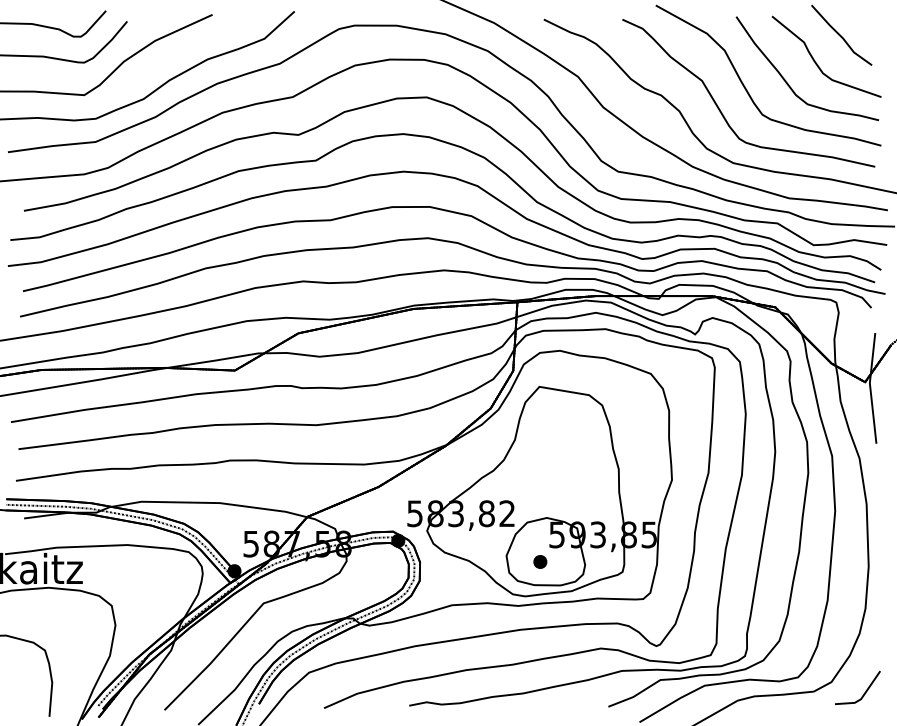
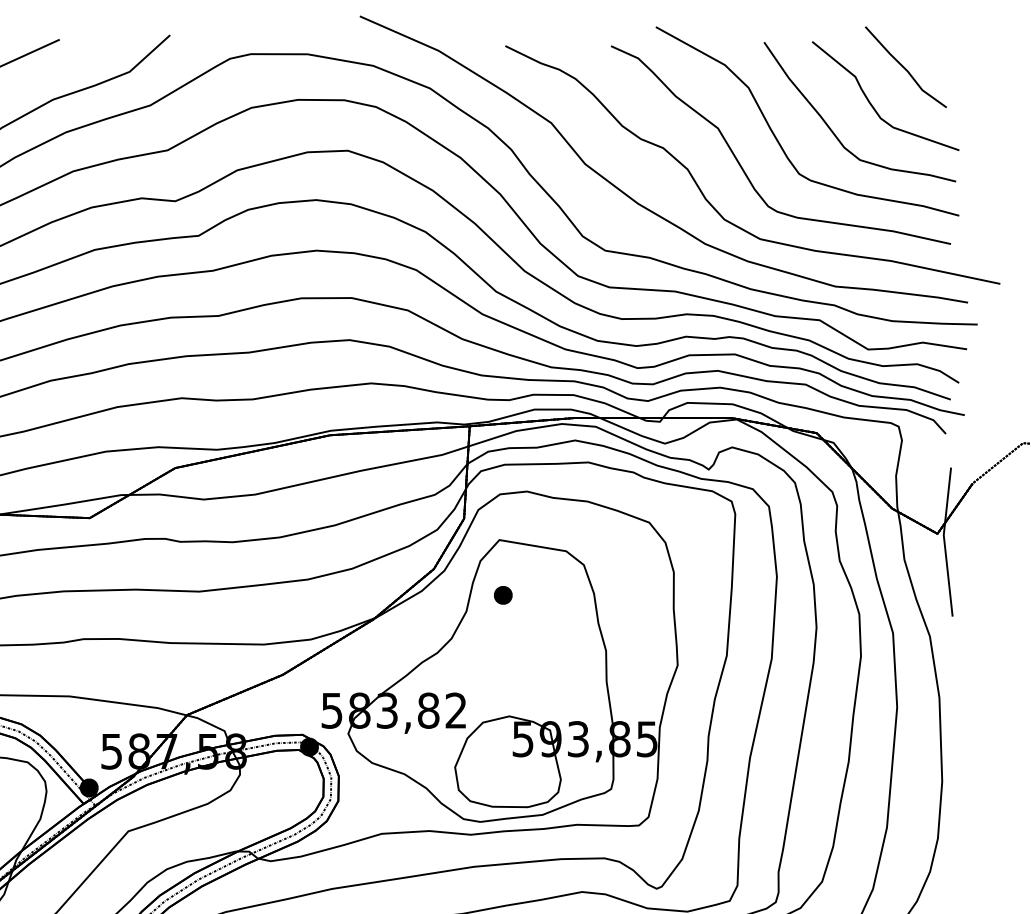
part: (540, 561) -> (503, 594), moved

